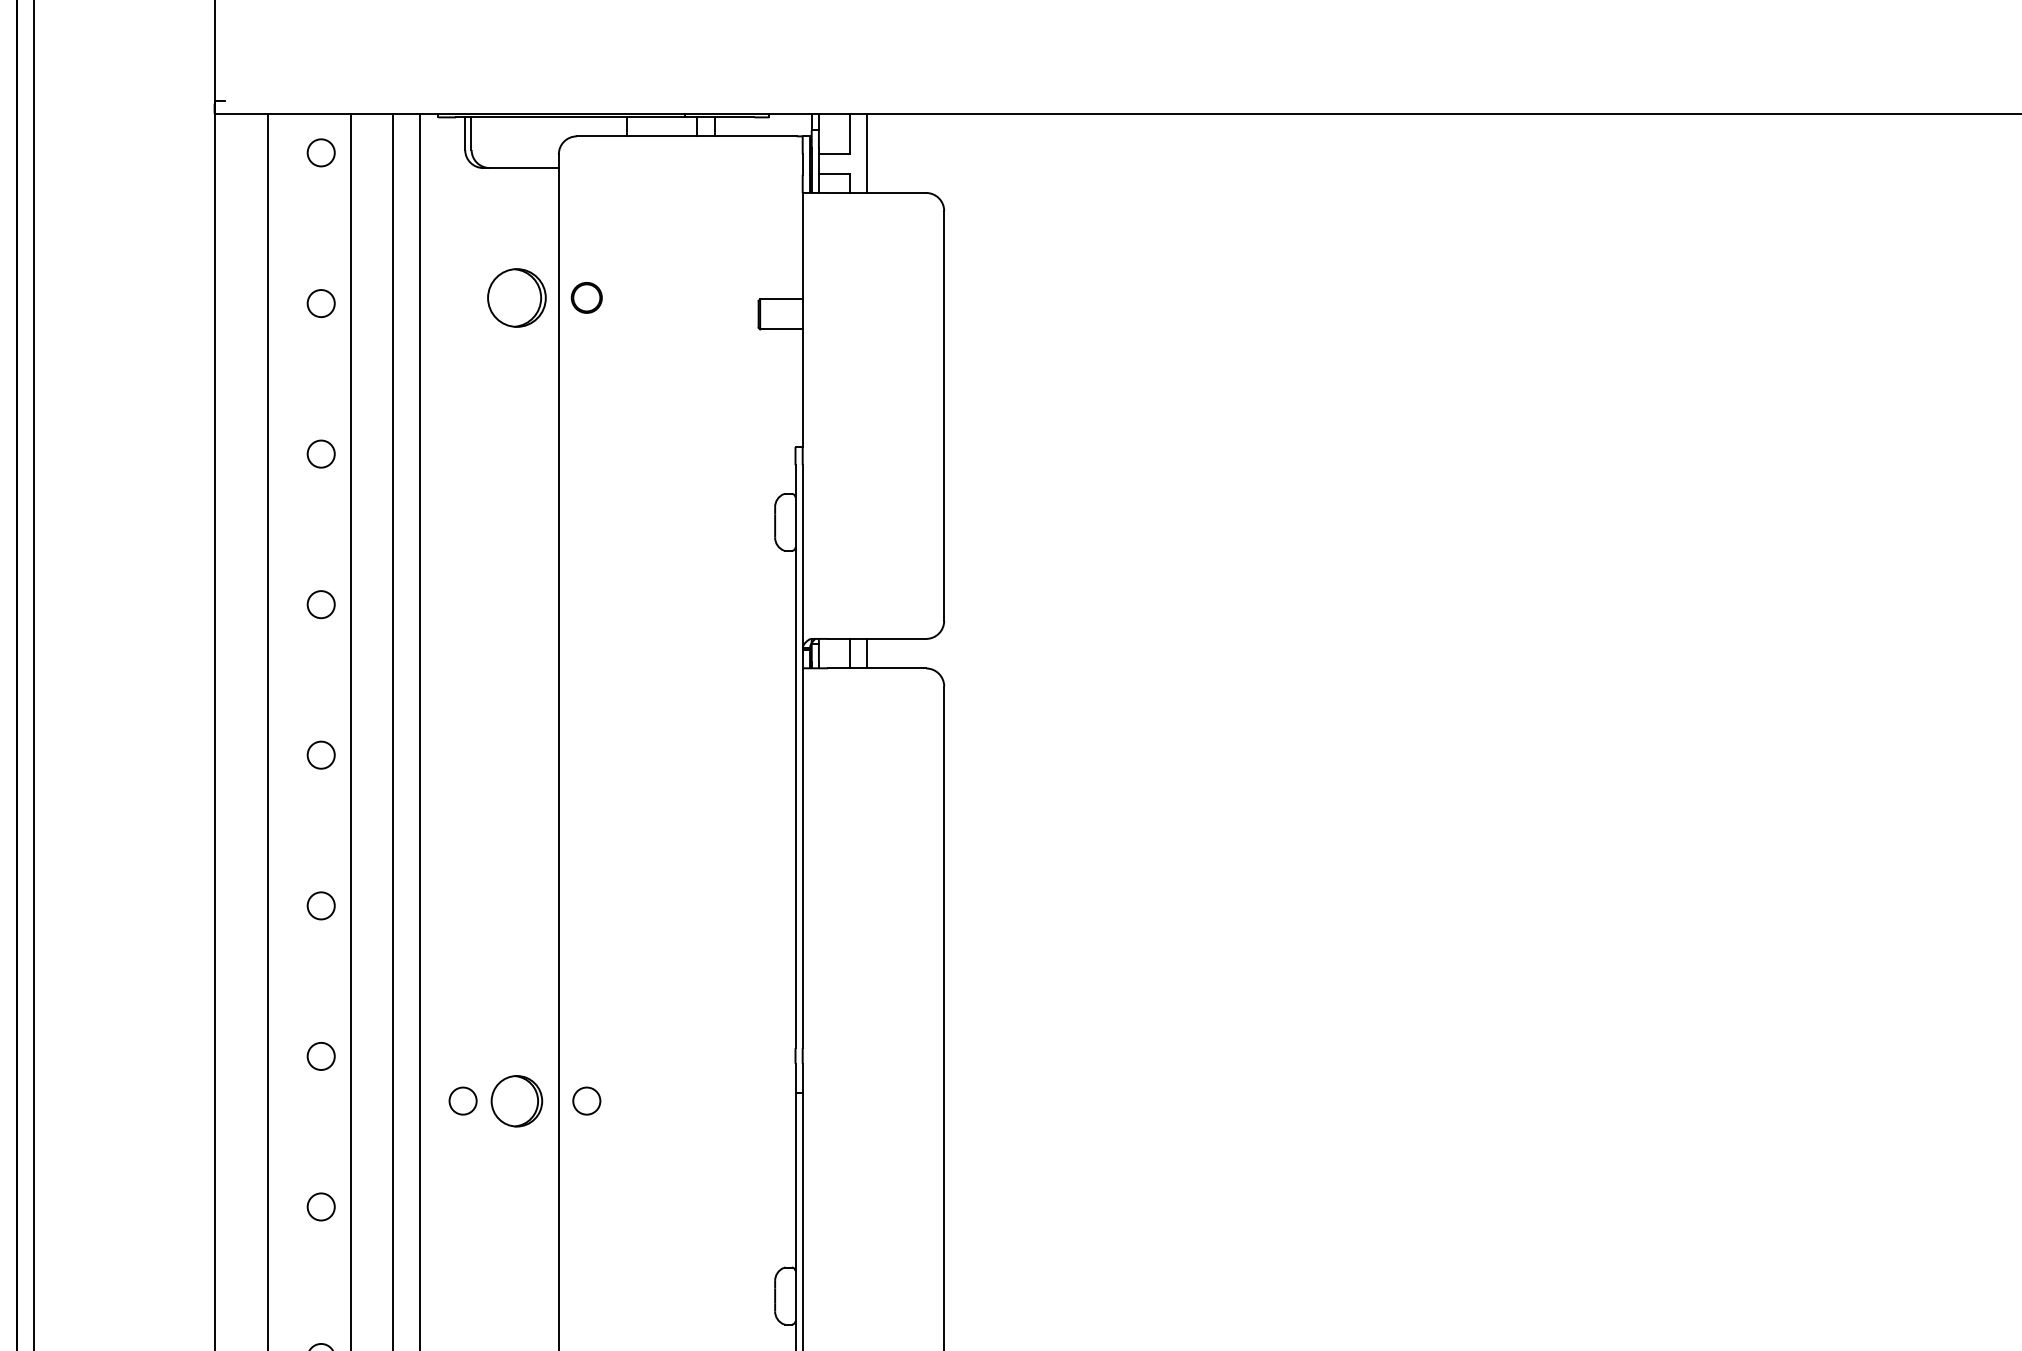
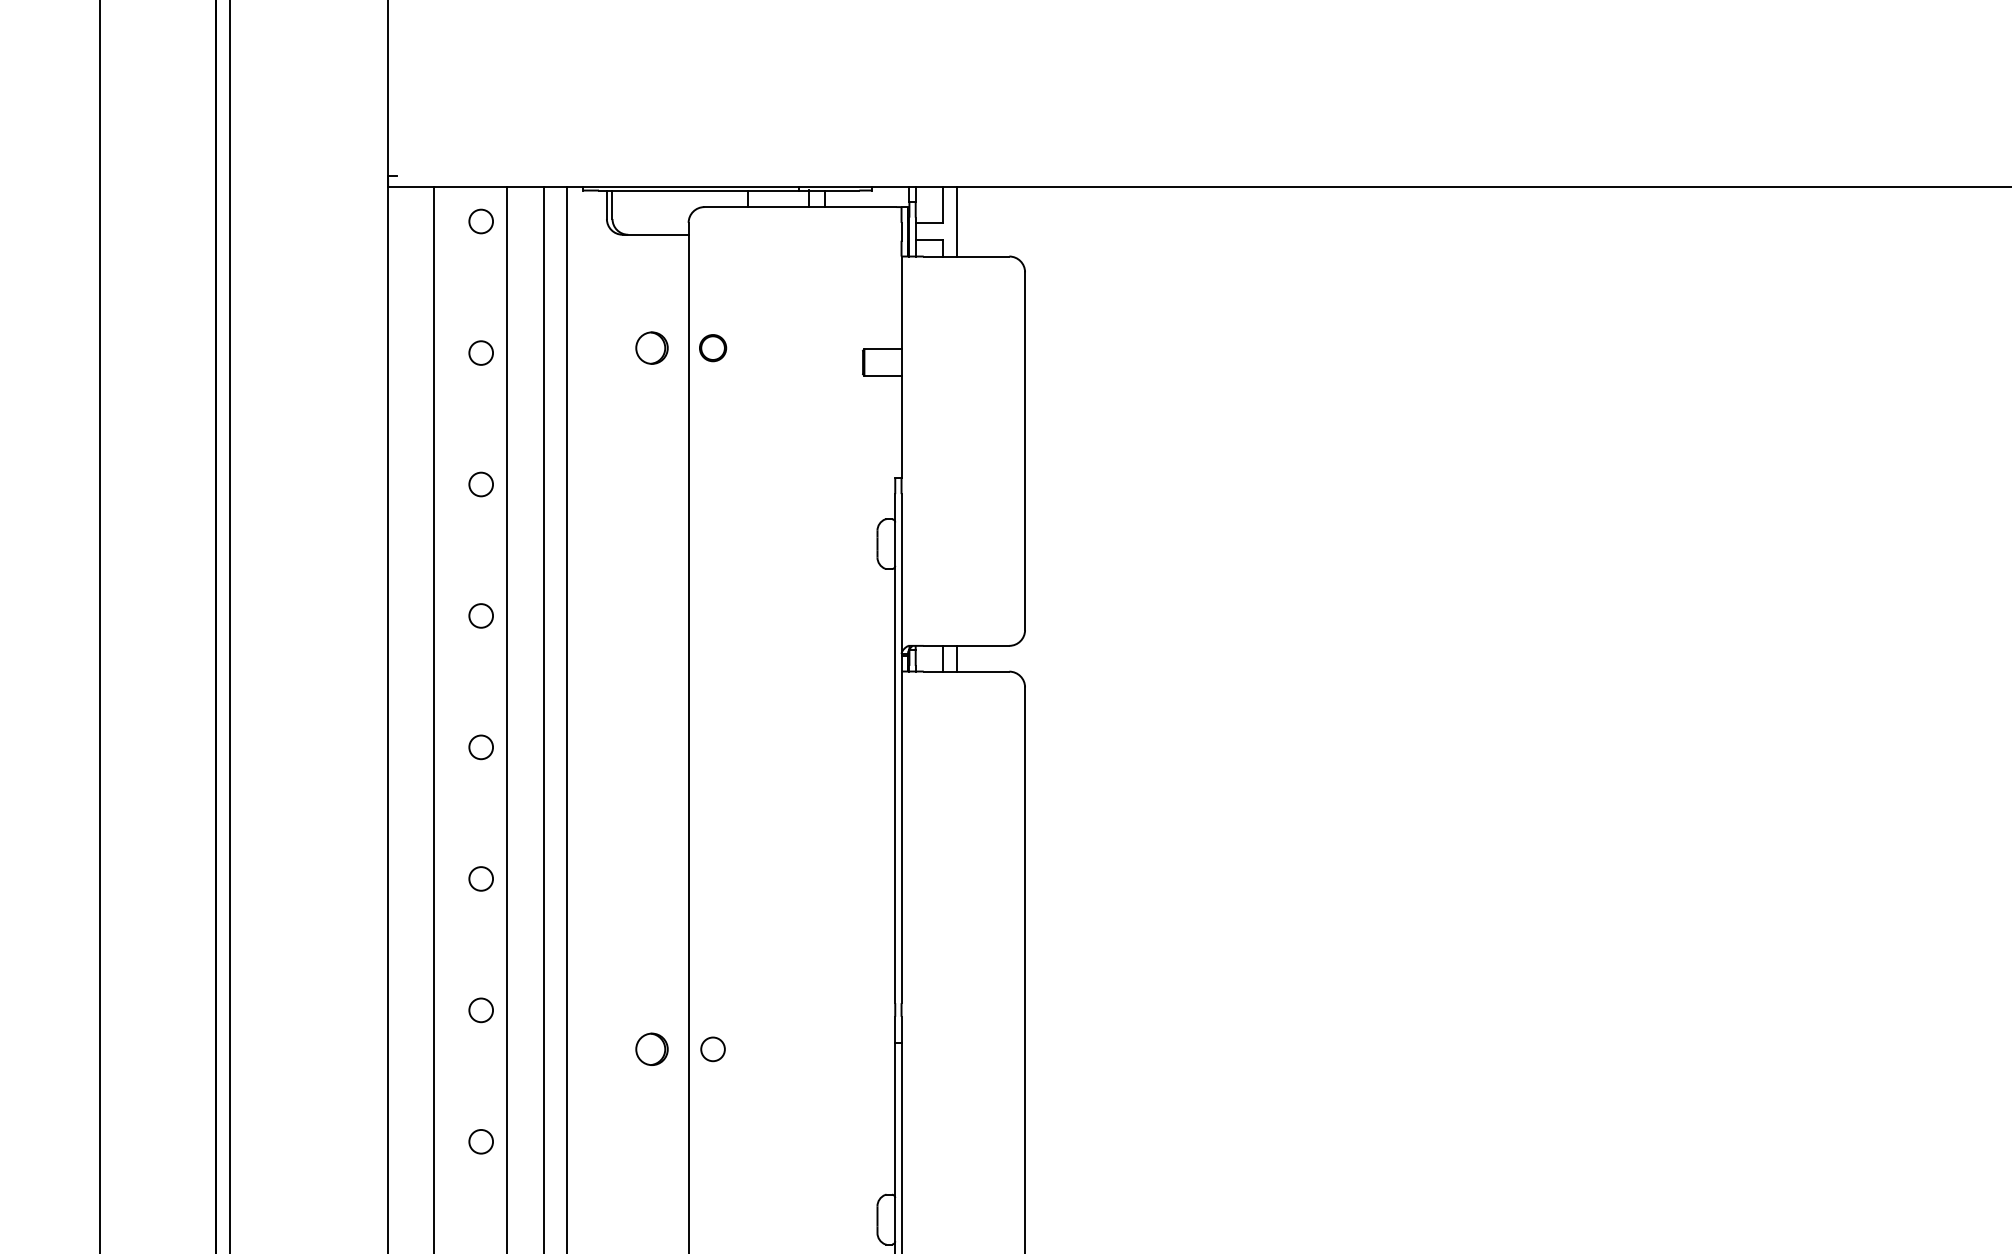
part: (516, 297) -> (651, 347), size x0.62
part: (516, 1100) -> (651, 1048), size x0.71
circle: (462, 1101) -> (604, 1049), removed

